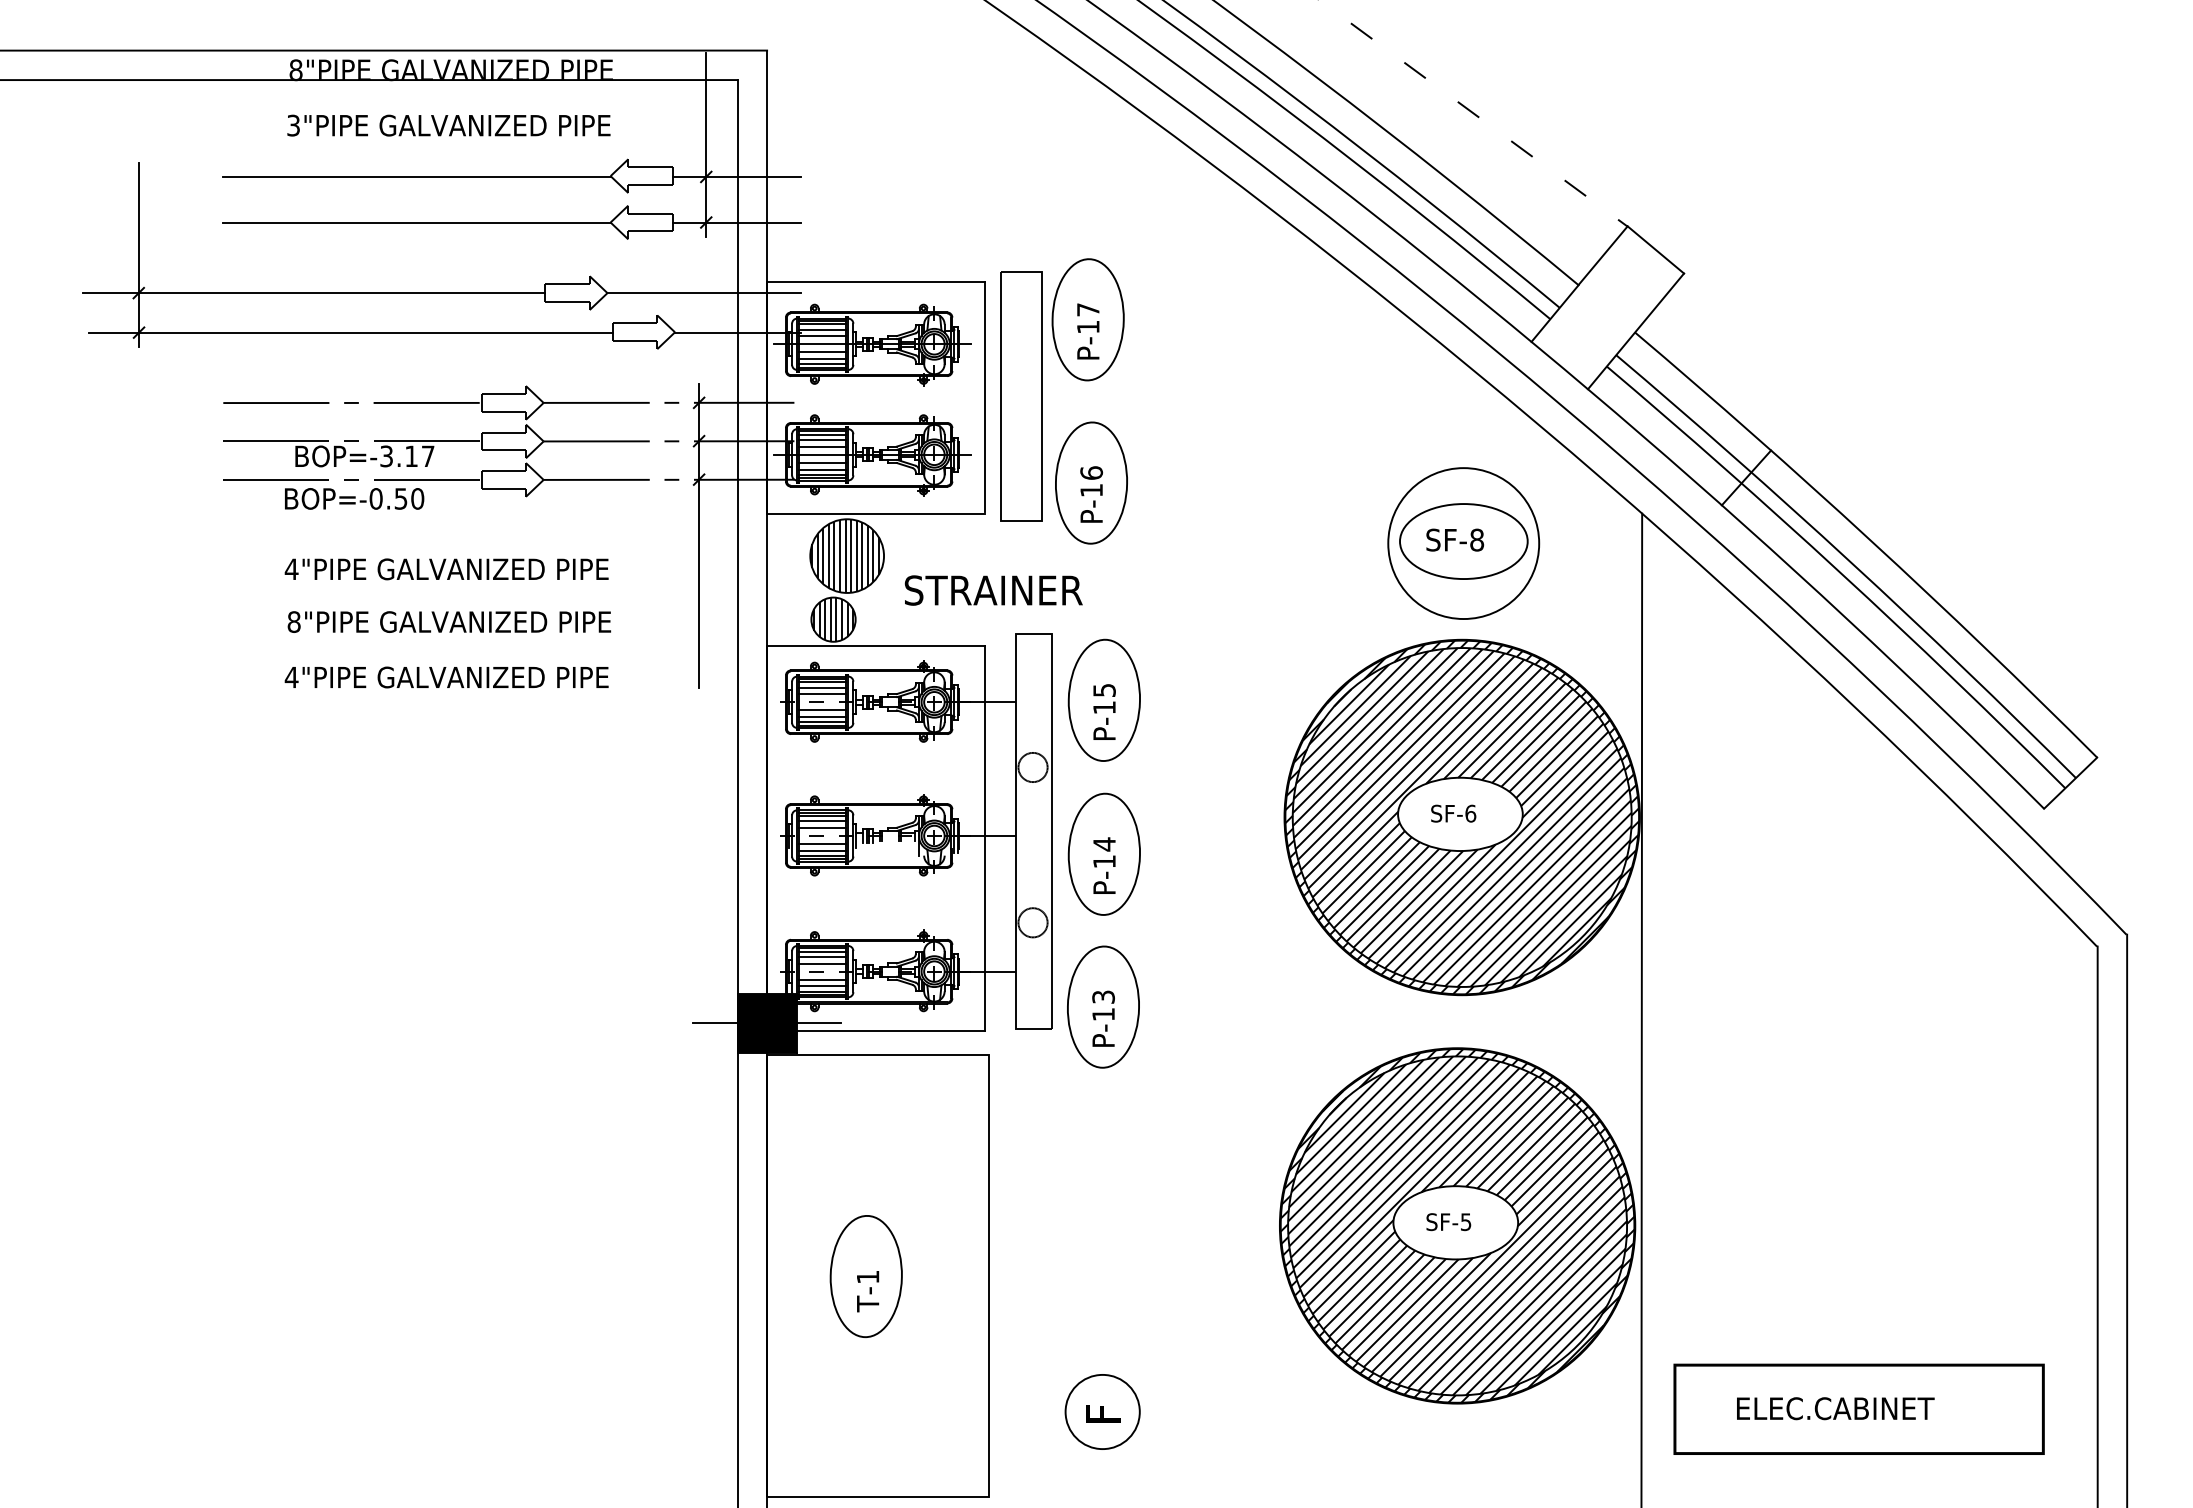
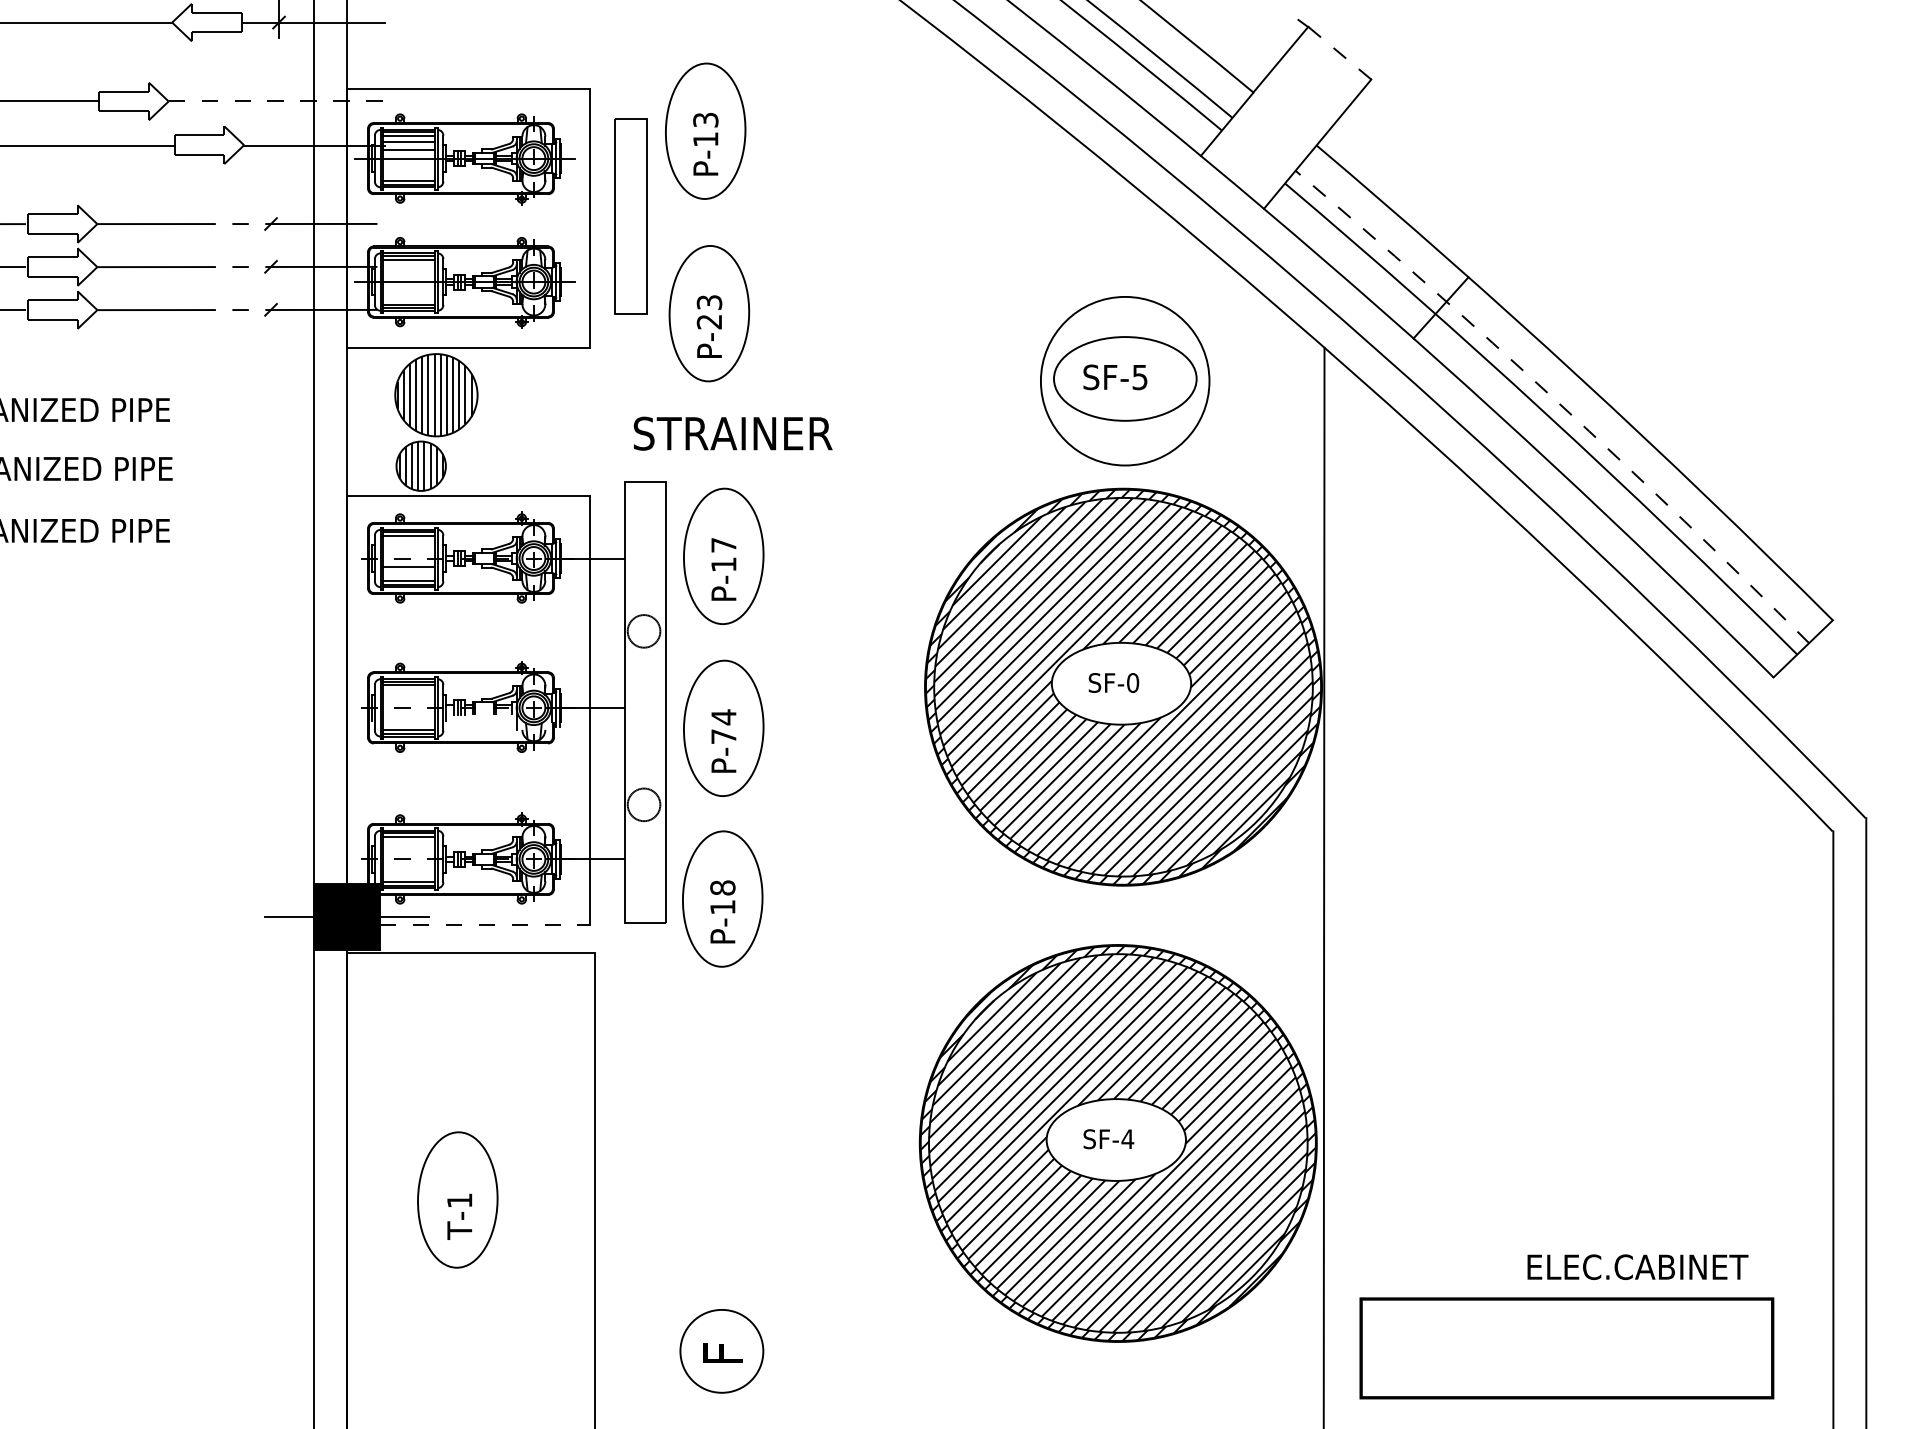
line: (1655, 249) -> (1339, 52), solid -> dashed
line: (704, 293) -> (277, 101), solid -> dashed
text: (1087, 309) -> (704, 119), P-17 -> P-13
line: (822, 352) -> (408, 167), removed
line: (822, 359) -> (408, 175), removed
part: (1021, 396) -> (631, 216), size x0.7
line: (822, 440) -> (408, 266), removed
line: (822, 446) -> (408, 272), removed
line: (822, 462) -> (408, 290), removed
line: (822, 469) -> (408, 298), removed
text: (1091, 481) -> (709, 311), P-16 -> P-23
line: (699, 535) -> (271, 372), removed
text: (1477, 539) -> (1140, 376), SF-8 -> SF-5
arc: (1850, 561) -> (1557, 401), solid -> dashed
text: (993, 590) -> (732, 433), moved
line: (822, 687) -> (408, 542), removed
text: (1104, 690) -> (723, 545), P-15 -> P-17
line: (822, 694) -> (408, 549), removed
line: (822, 716) -> (408, 574), removed
text: (1470, 813) -> (1132, 682), SF-6 -> SF-0
line: (822, 821) -> (408, 691), removed
line: (822, 828) -> (408, 699), removed
line: (822, 843) -> (408, 716), removed
line: (822, 850) -> (408, 724), removed
text: (1104, 861) -> (723, 736), P-14 -> P-74
line: (822, 956) -> (408, 842), removed
line: (822, 963) -> (408, 850), removed
line: (822, 979) -> (408, 868), removed
line: (822, 986) -> (408, 876), removed
text: (1103, 996) -> (722, 887), P-13 -> P-18
line: (875, 1030) -> (468, 925), solid -> dashed
text: (1465, 1222) -> (1127, 1139), SF-5 -> SF-4
text: (1835, 1408) -> (1637, 1267), moved

